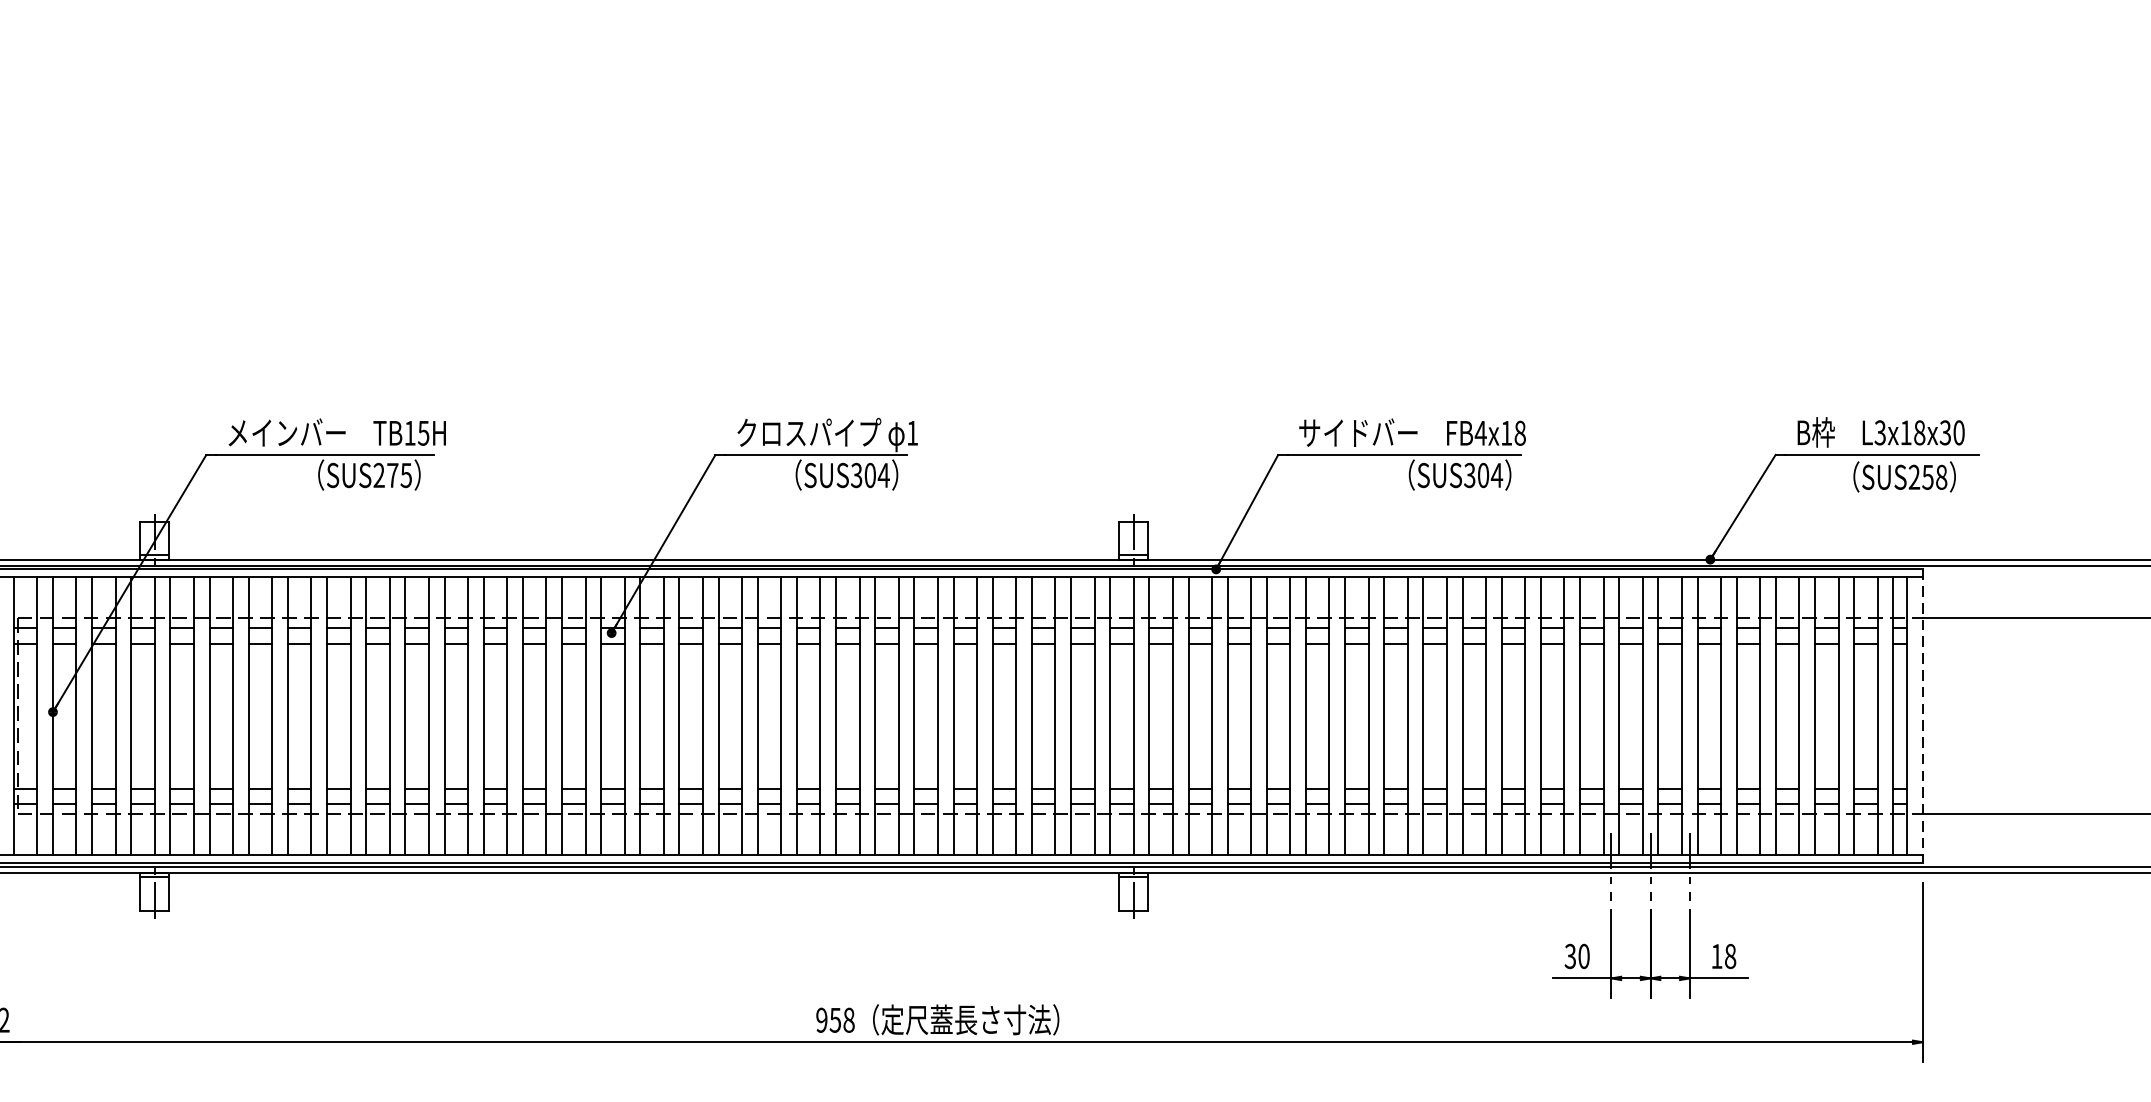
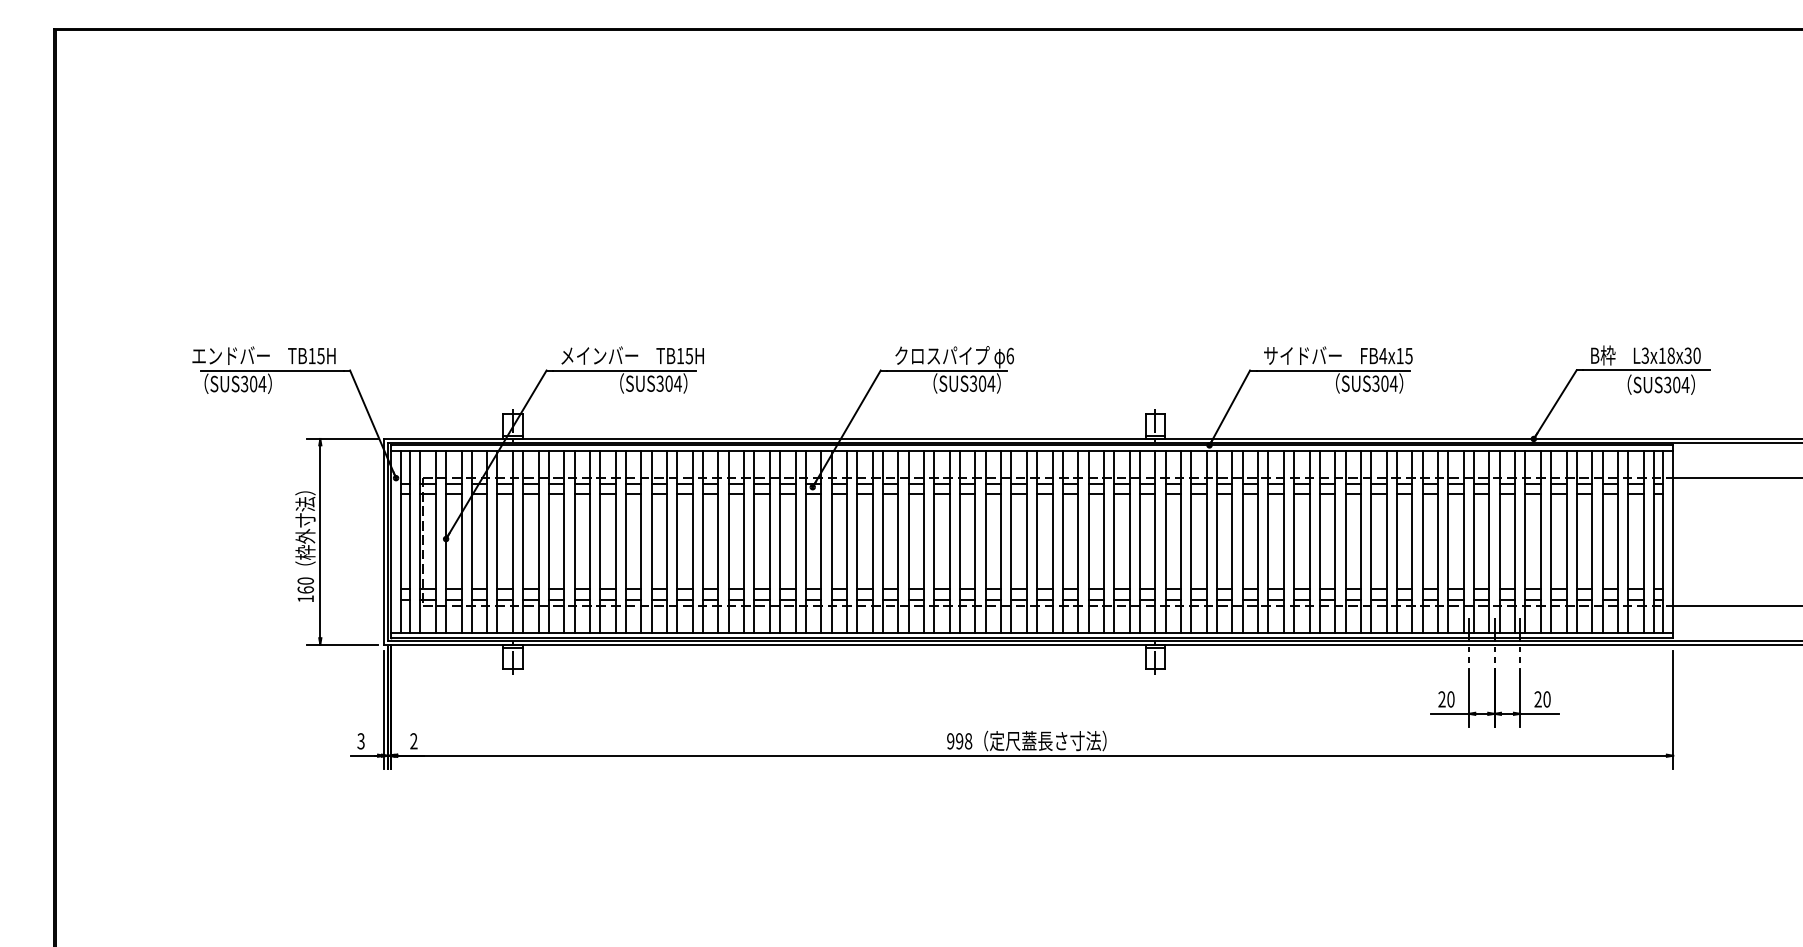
text: (911, 432) -> (1009, 355), 1 -> 6
text: (1519, 432) -> (1408, 355), FB4x18 -> FB4x15
text: (391, 475) -> (668, 383), SUS275 -> SUS304
text: (1927, 476) -> (1676, 384), SUS258 -> SUS304
line: (1923, 717) -> (1673, 542), dashed -> solid
text: (1569, 956) -> (1441, 699), 30 -> 20
text: (1723, 956) -> (1542, 699), 18 -> 20
text: (835, 1020) -> (959, 741), 958 -> 998

